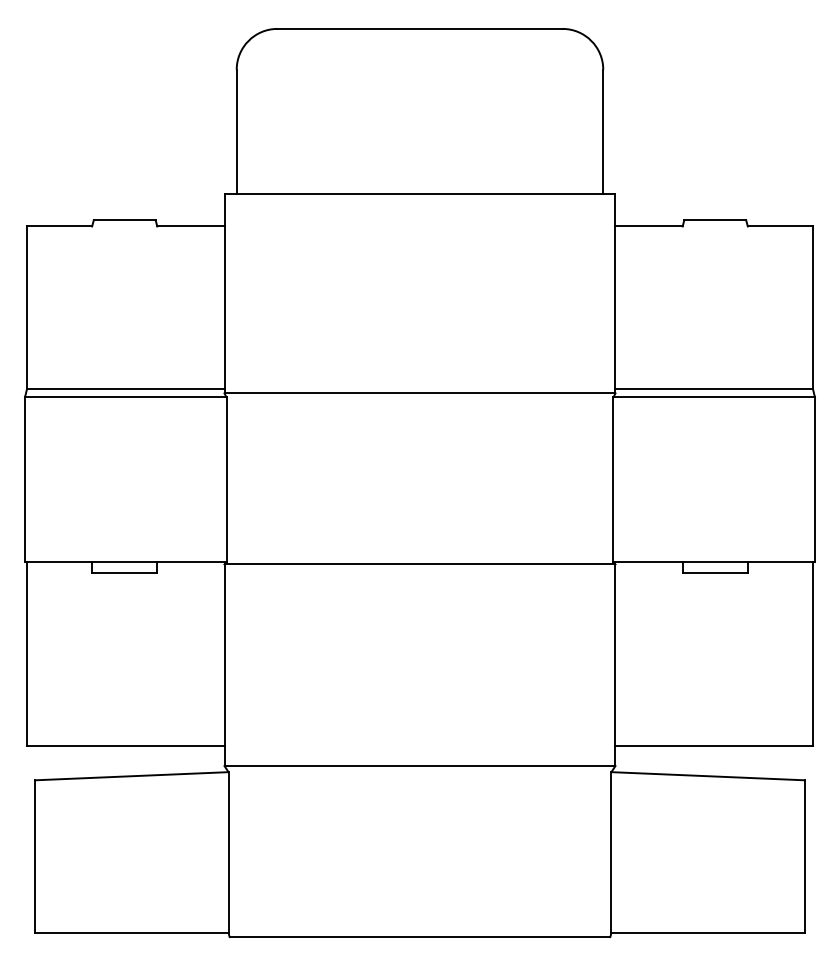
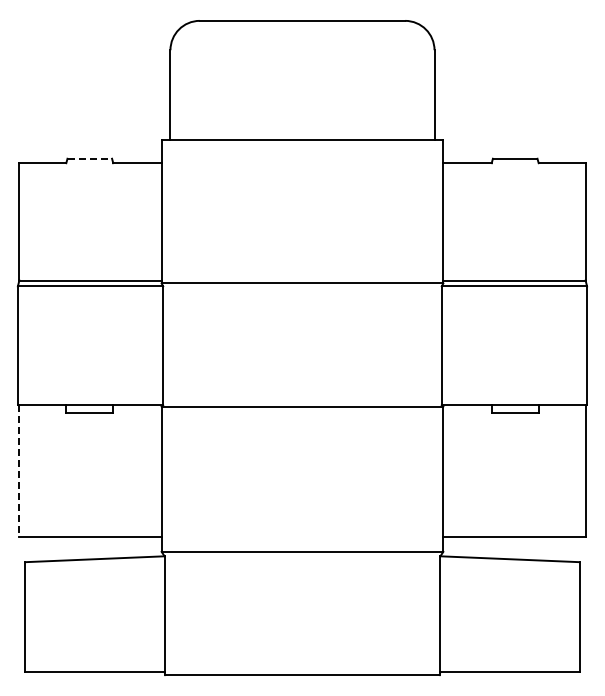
line: (125, 219) -> (90, 158), solid -> dashed
line: (27, 654) -> (19, 471), solid -> dashed

